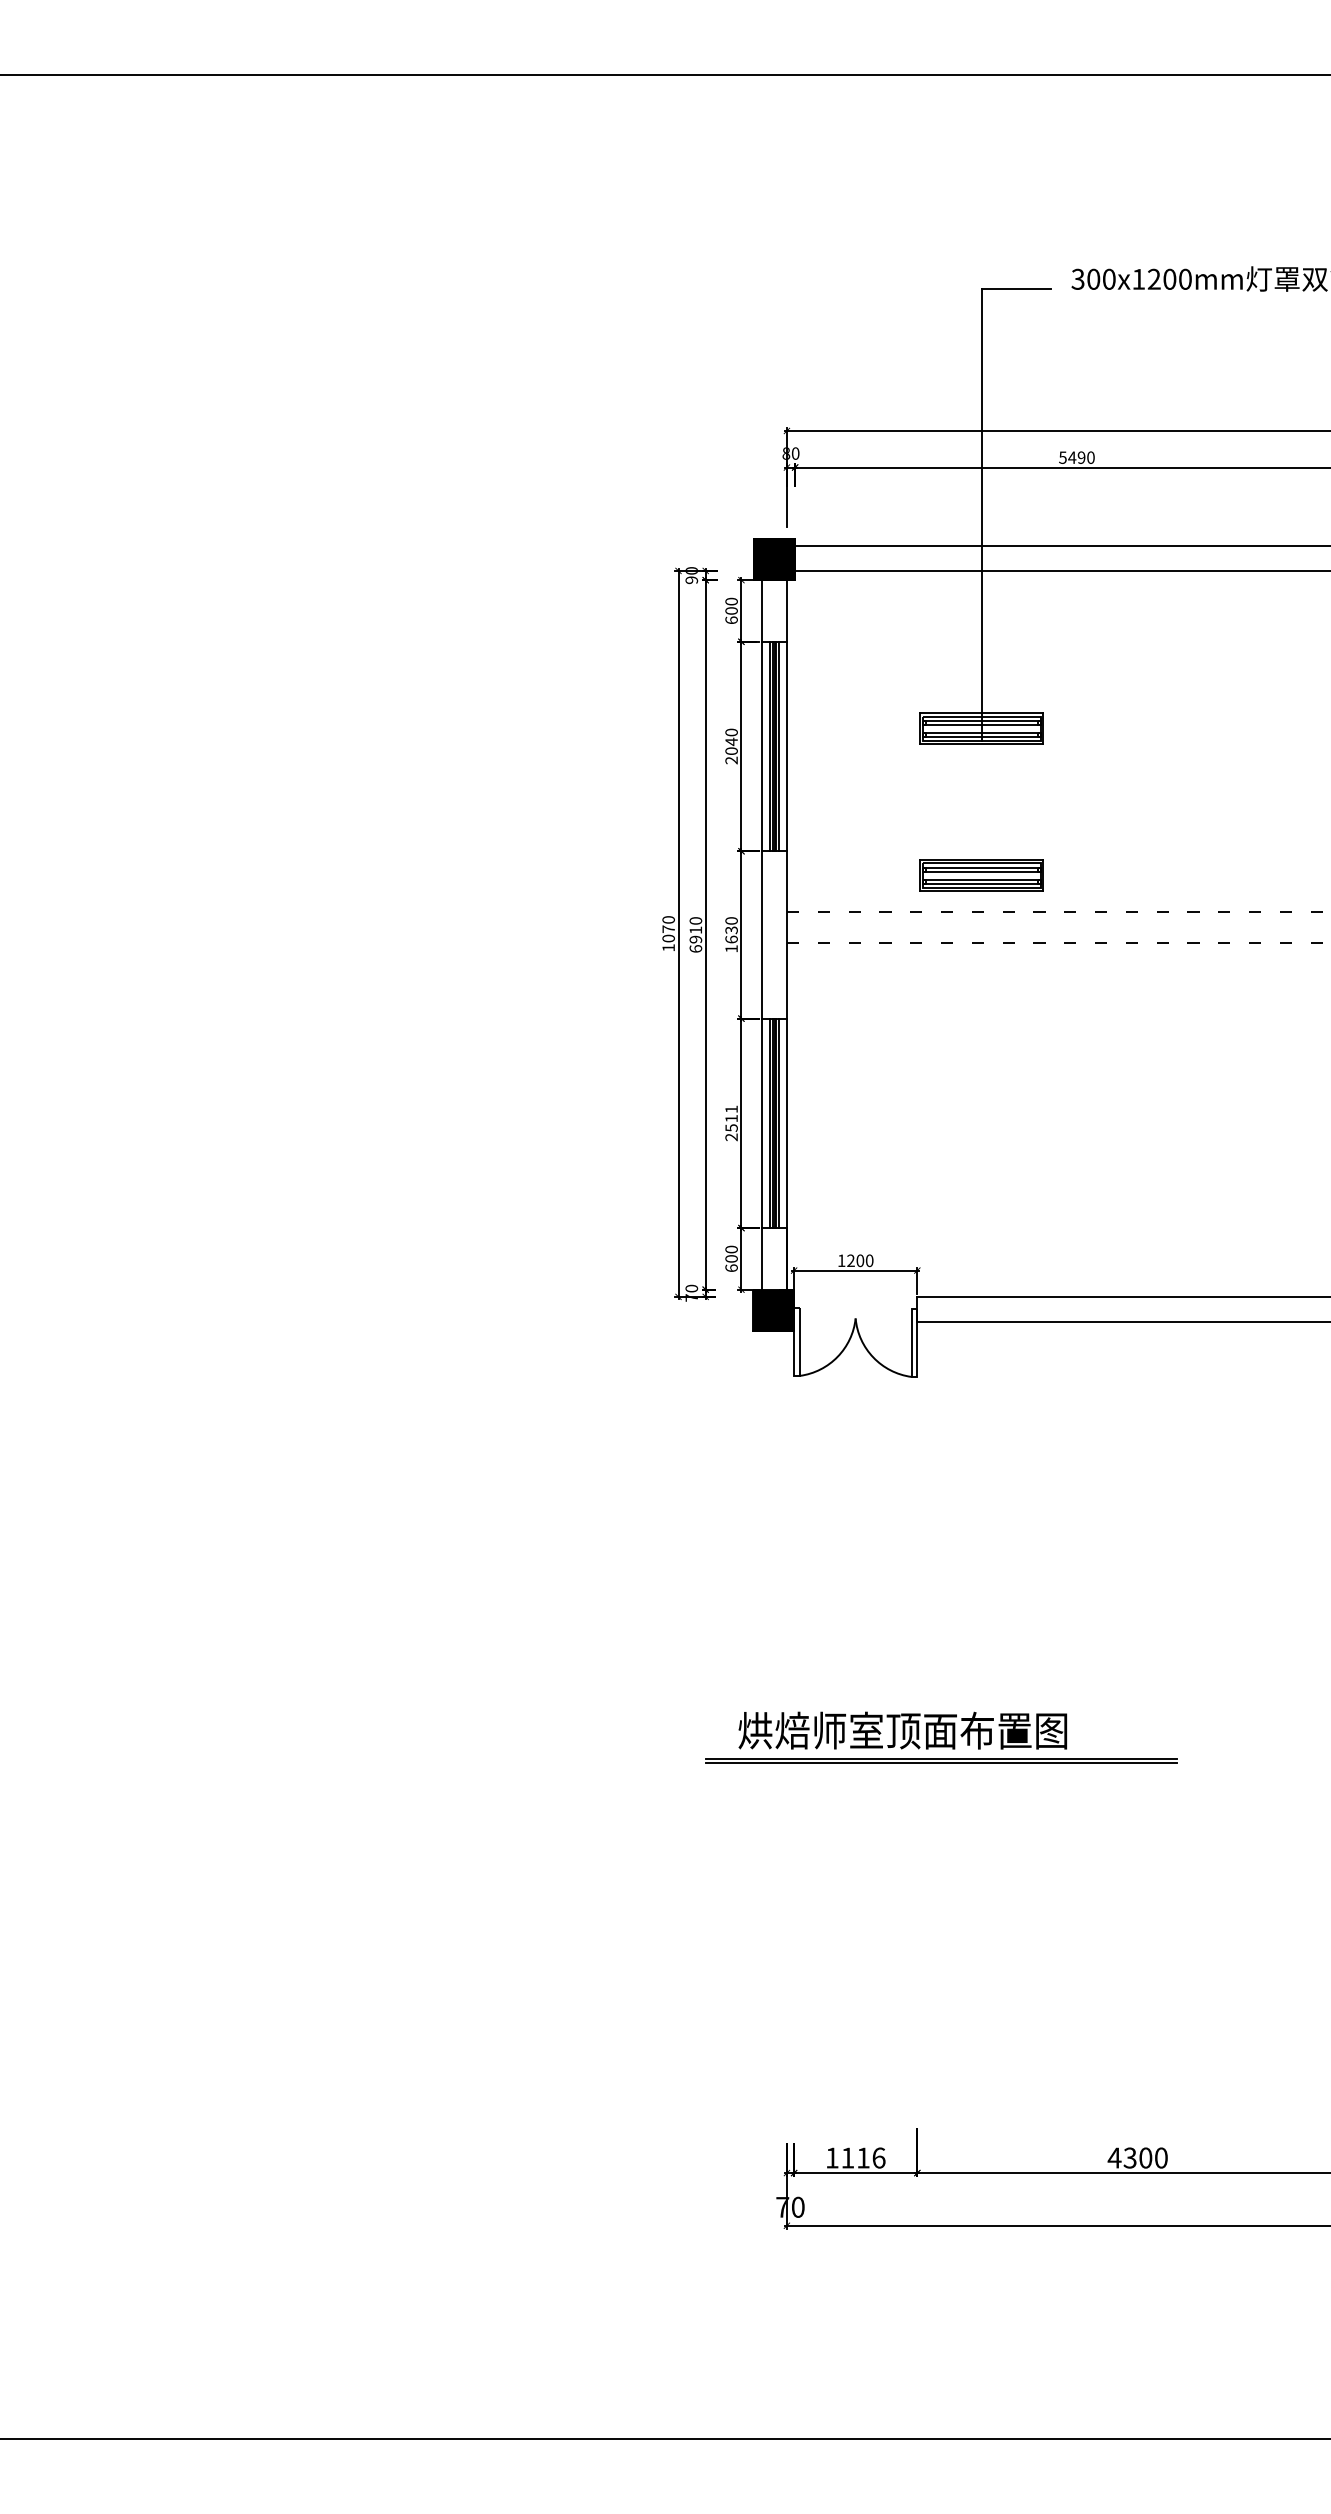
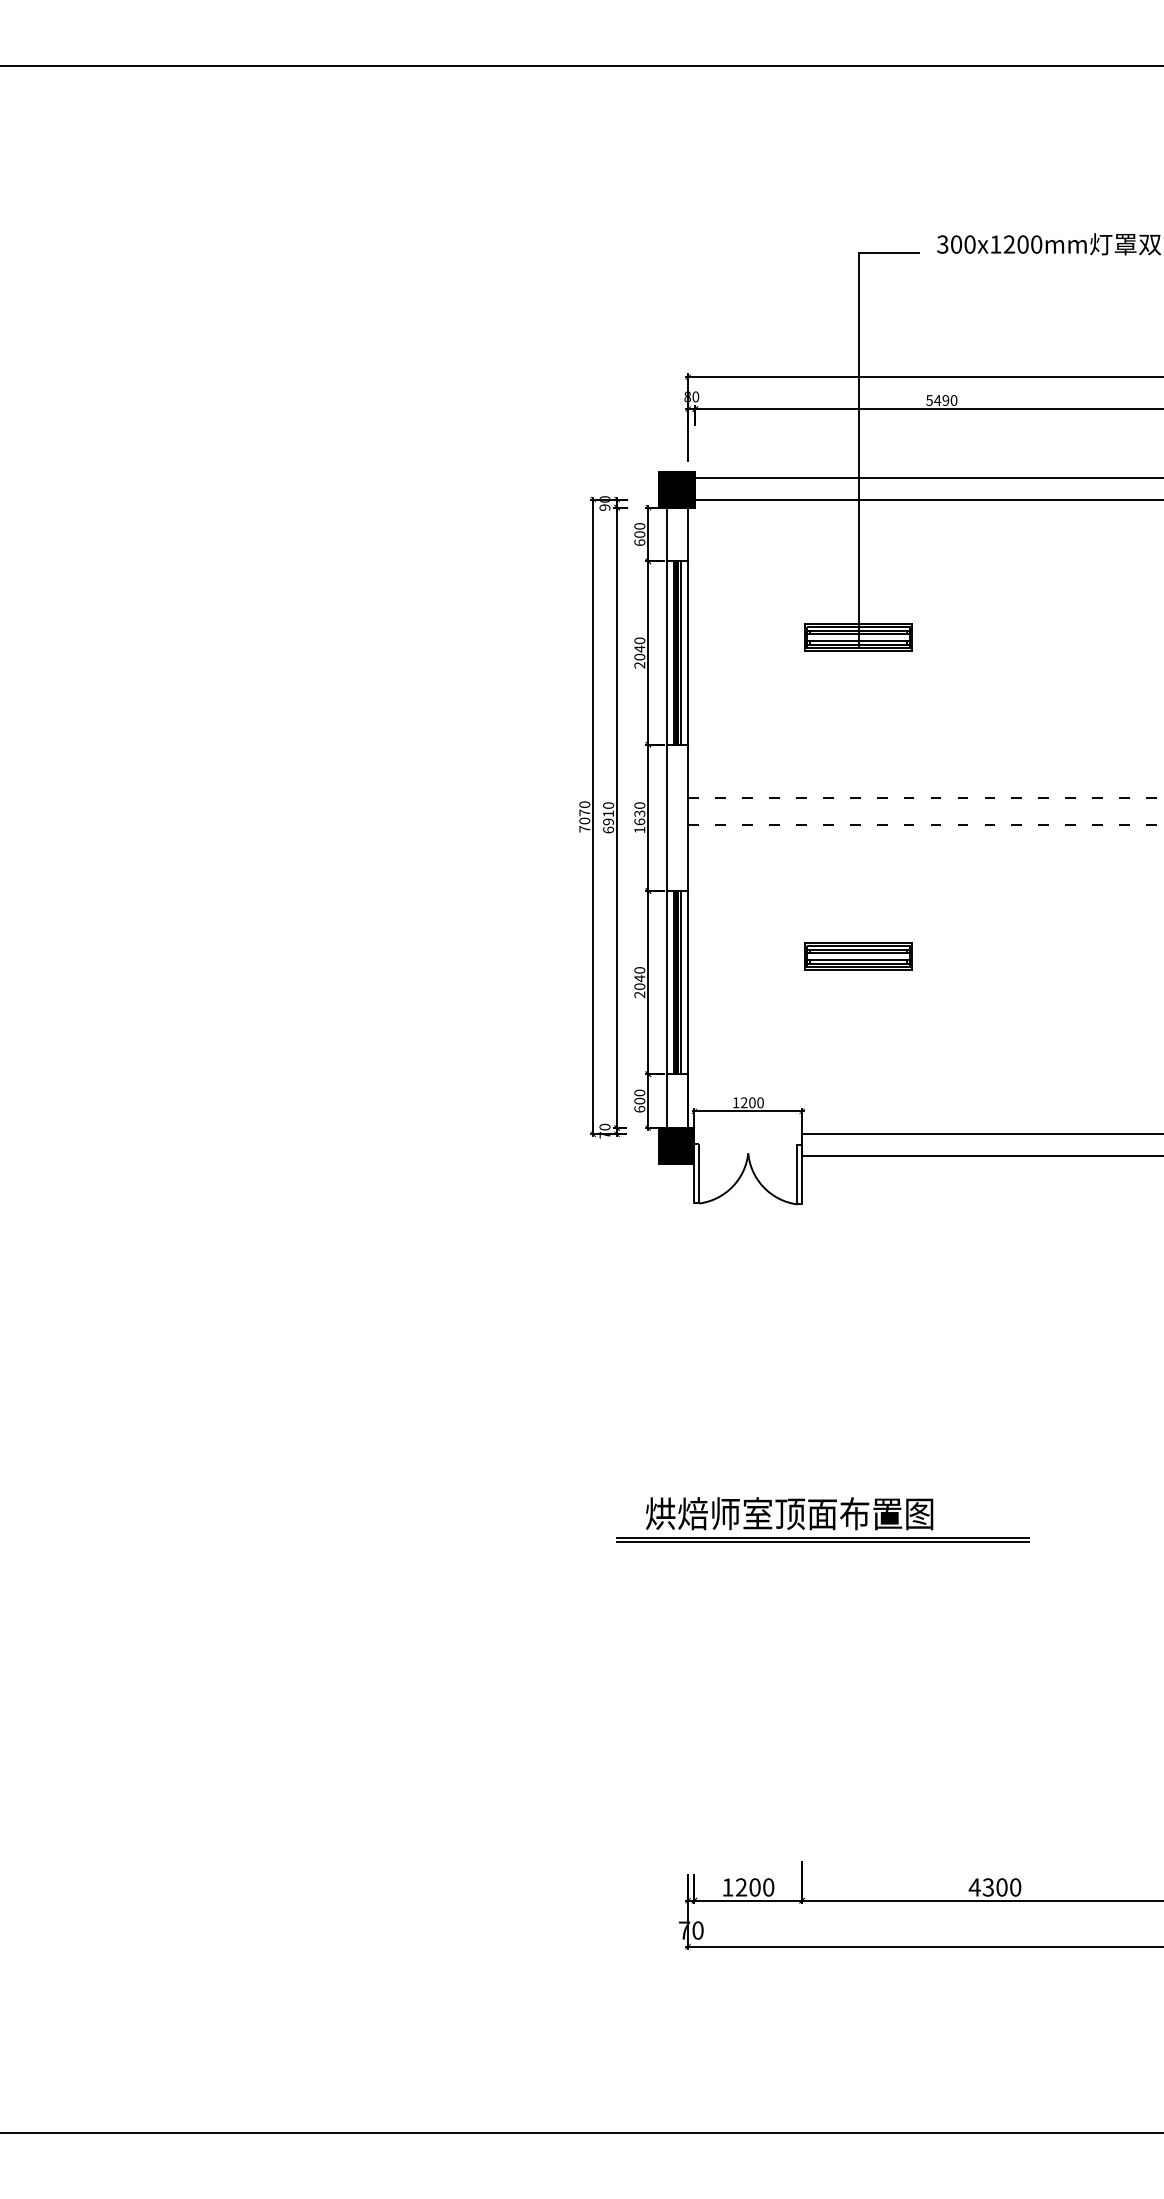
part: (981, 875) -> (858, 956), moved
text: (668, 947) -> (584, 828), 1070 -> 7070
text: (731, 1118) -> (639, 978), 2511 -> 2040
text: (863, 2157) -> (755, 1886), 1116 -> 1200

